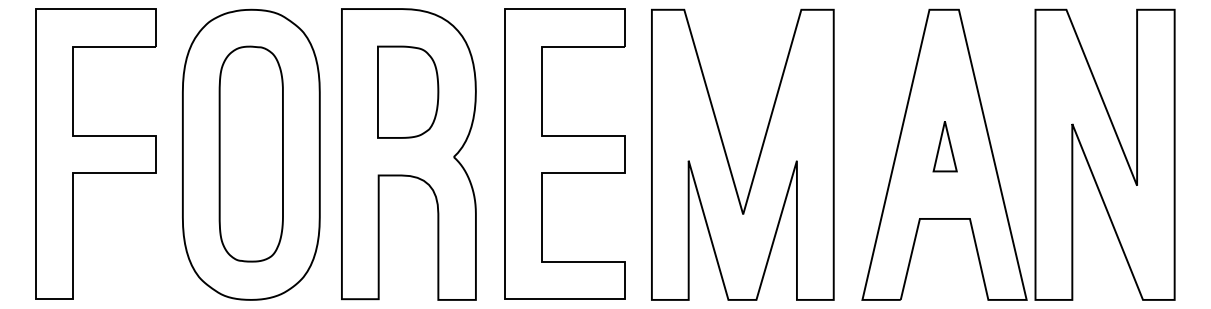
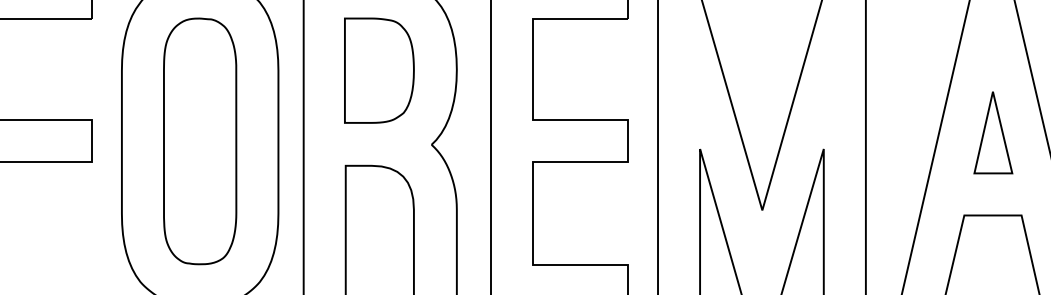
part: (944, 146) -> (992, 132), size x1.43

